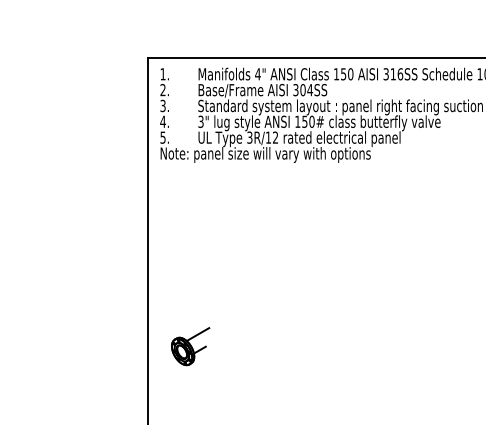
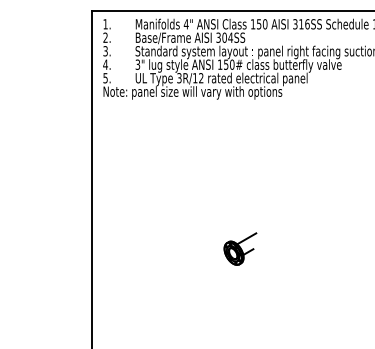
part: (190, 346) -> (240, 249), moved

